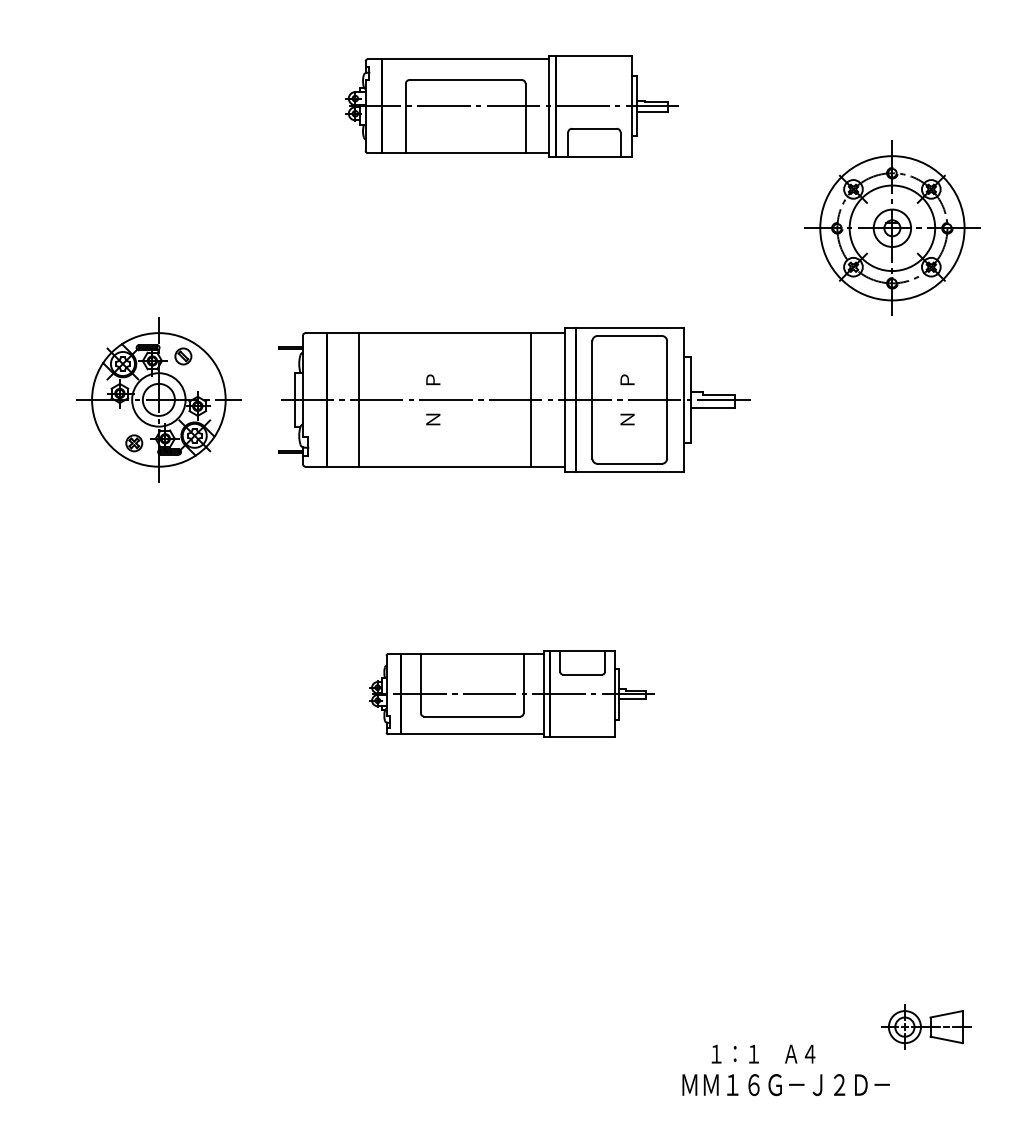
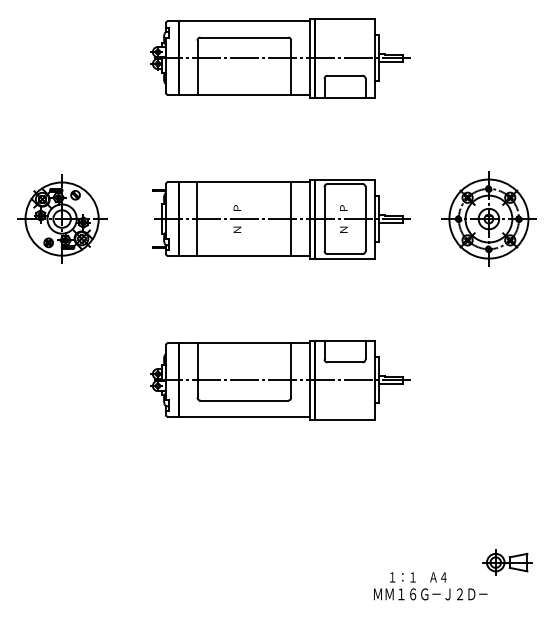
part: (511, 106) -> (280, 58), size x1.43
part: (891, 227) -> (488, 218), moved
part: (159, 398) -> (62, 218), moved
part: (511, 694) -> (280, 380), size x1.67

